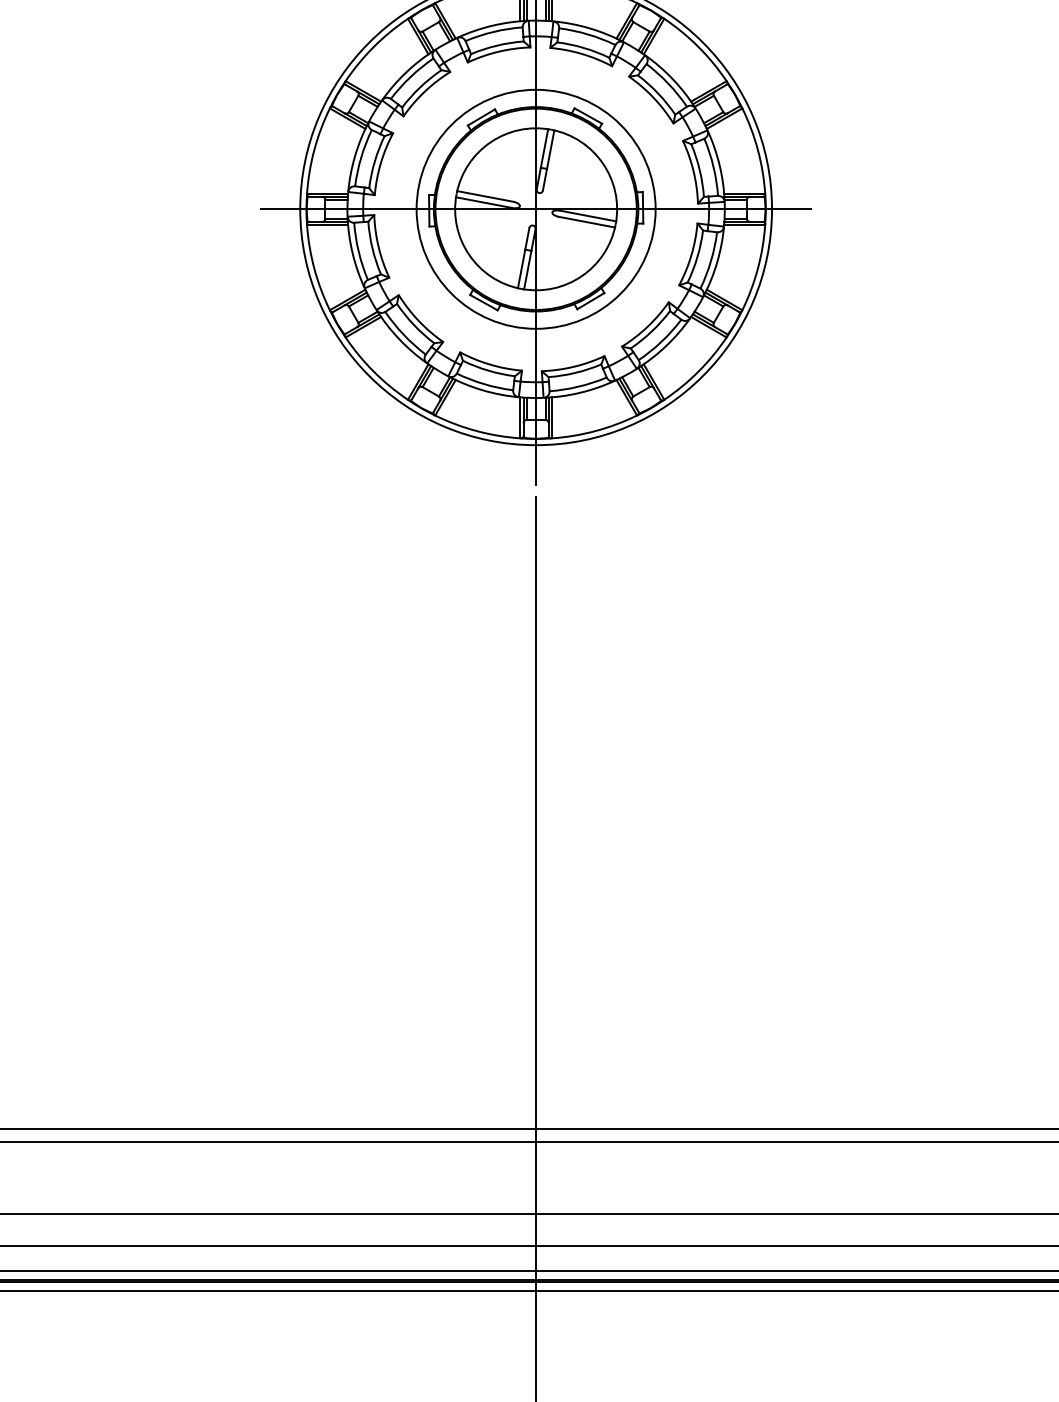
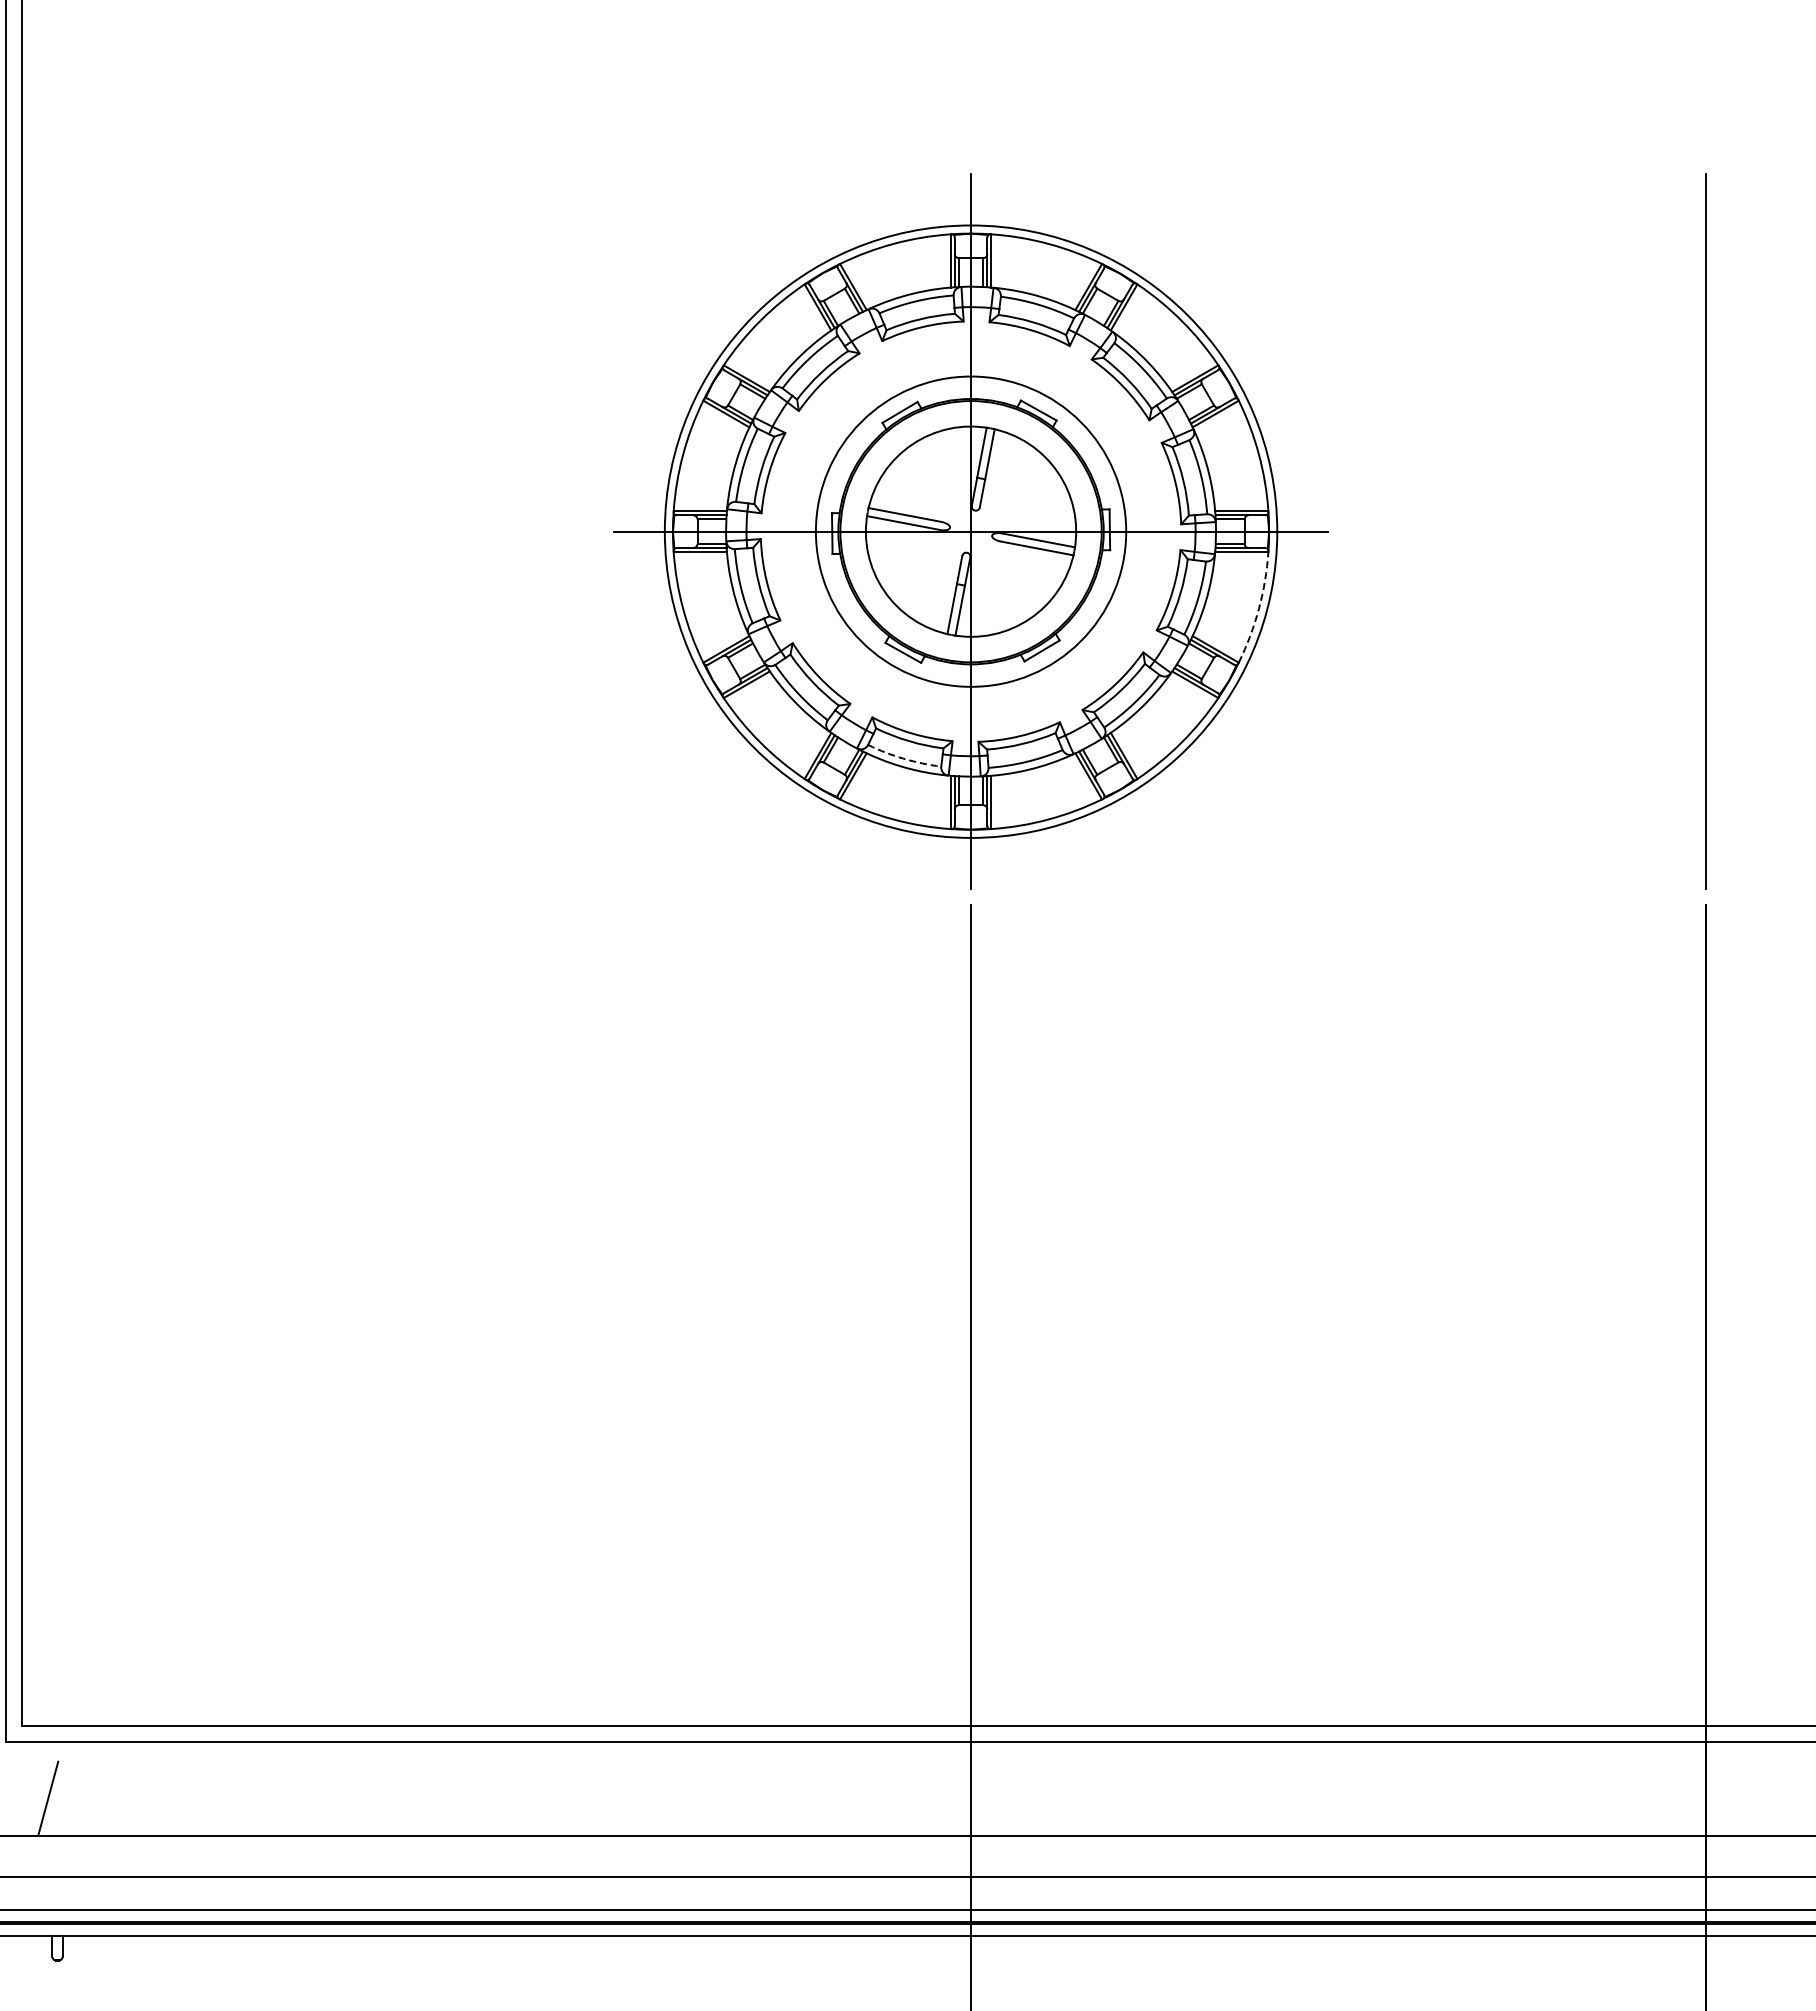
arc: (757, 268) -> (1258, 608), solid -> dashed
arc: (484, 384) -> (903, 758), solid -> dashed

